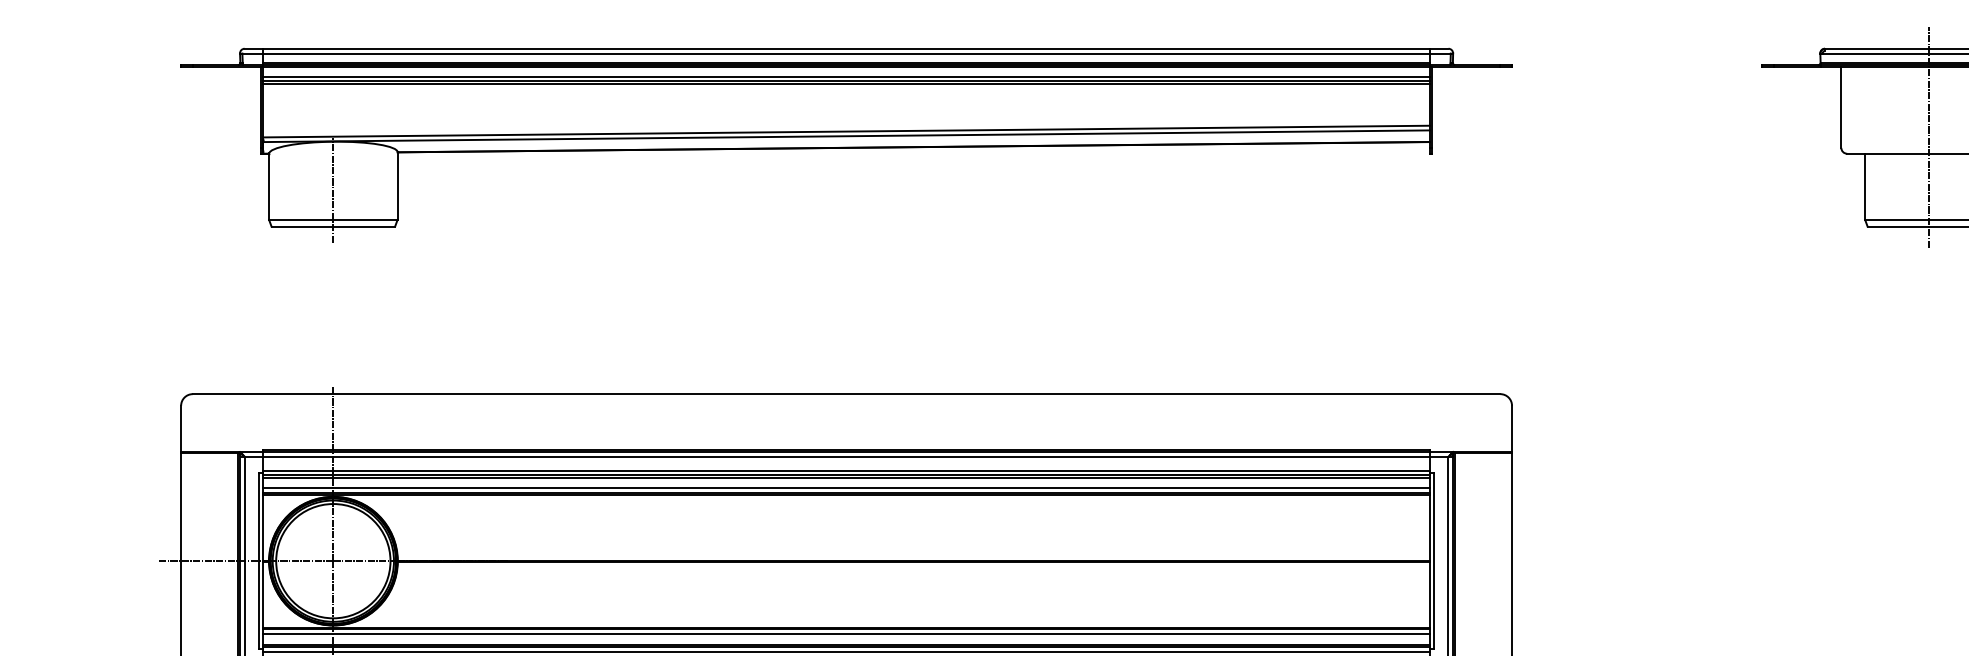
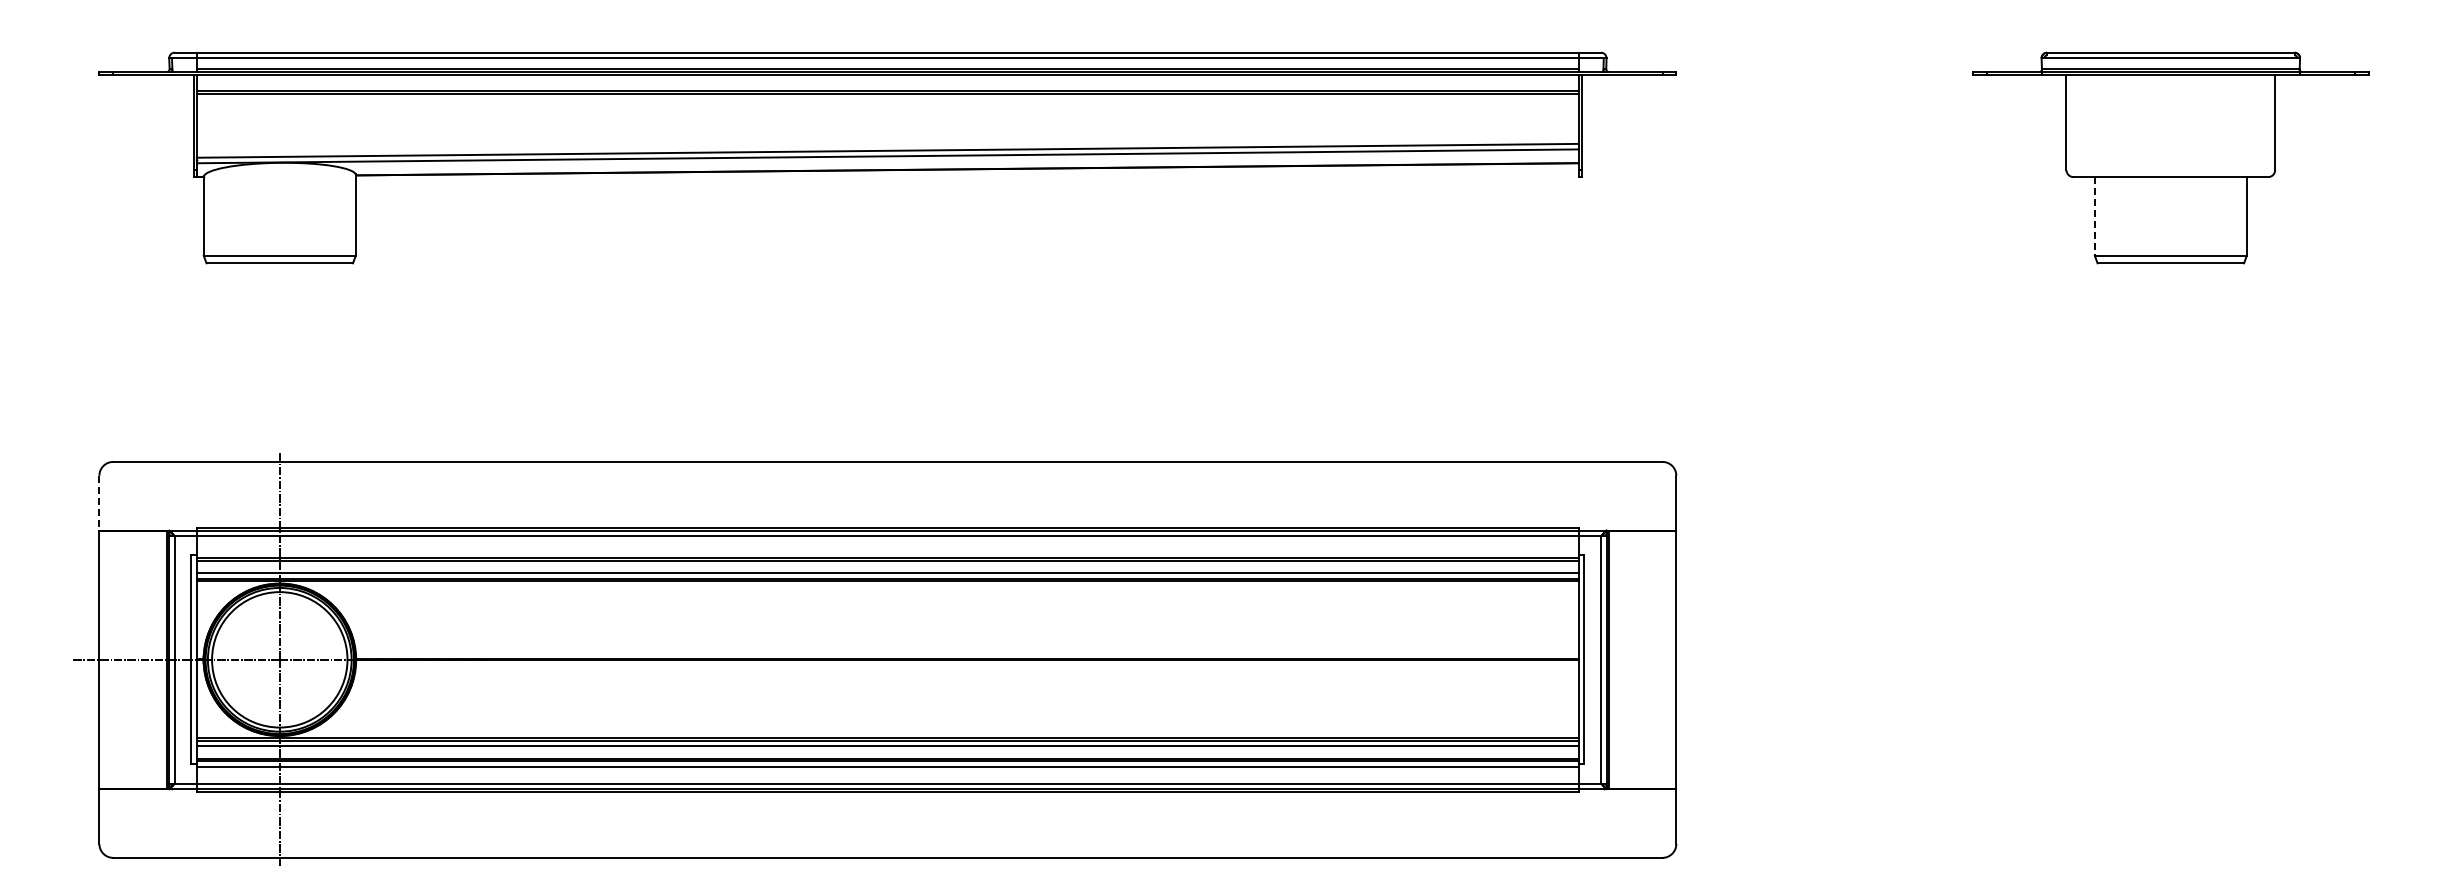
line: (846, 76) -> (887, 85), removed
line: (1929, 137) -> (2170, 157), removed
line: (1864, 187) -> (2094, 216), solid -> dashed
line: (333, 190) -> (279, 220), removed
line: (181, 429) -> (99, 503), solid -> dashed
line: (846, 470) -> (887, 552), removed

